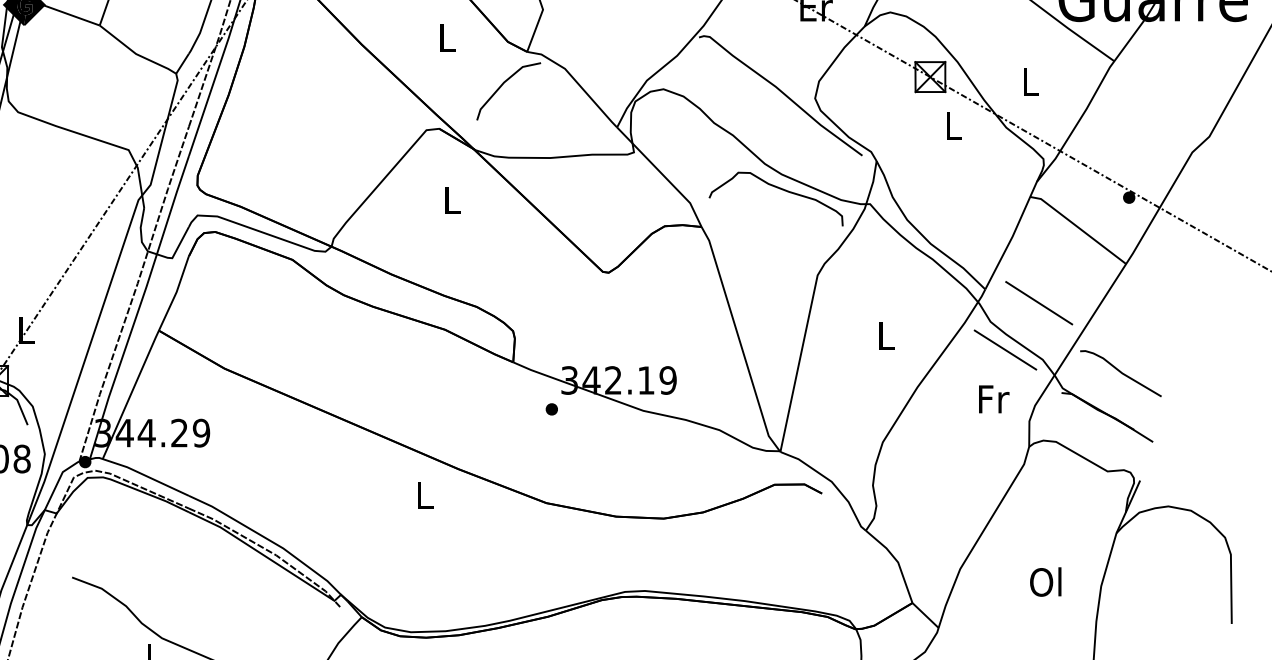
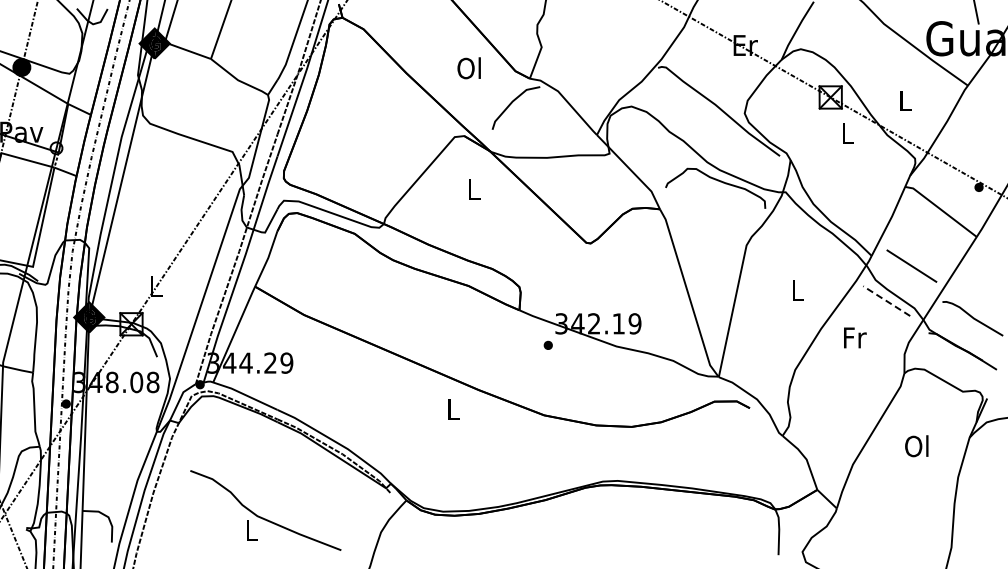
text: (444, 38) -> (468, 68), L -> Ol
line: (1005, 350) -> (886, 301), solid -> dashed
text: (994, 398) -> (855, 337), moved
text: (1045, 582) -> (916, 446), moved

